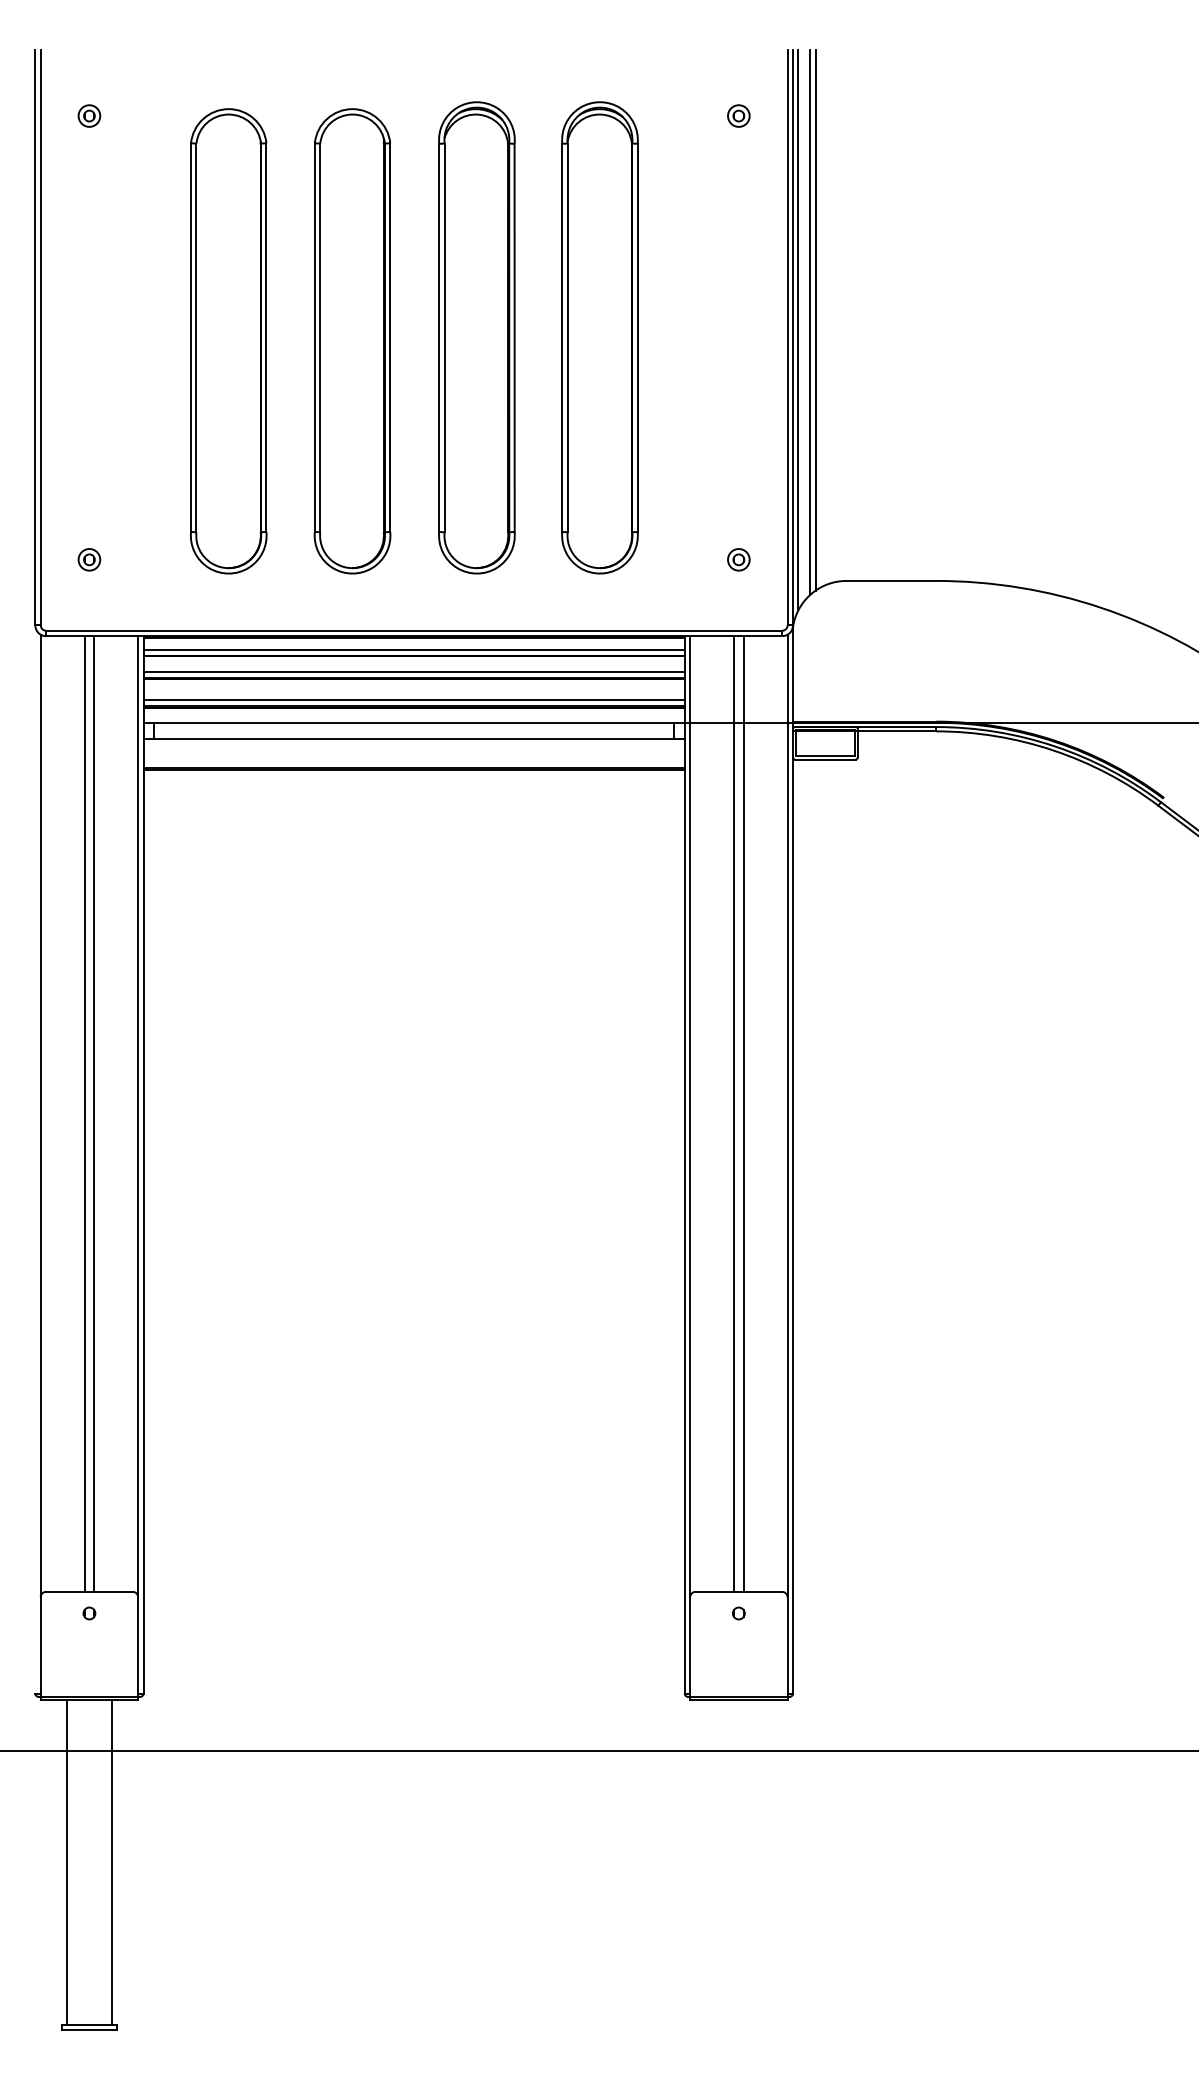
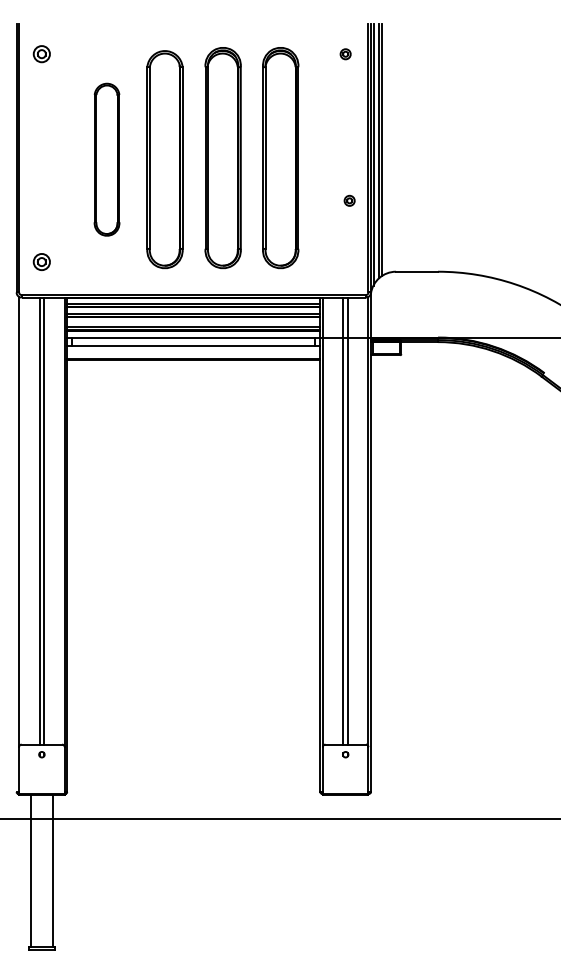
part: (88, 116) -> (41, 54), size x1.6
part: (227, 340) -> (106, 159), size x0.7
part: (88, 559) -> (41, 261), size x1.6
part: (738, 559) -> (349, 200), moved

